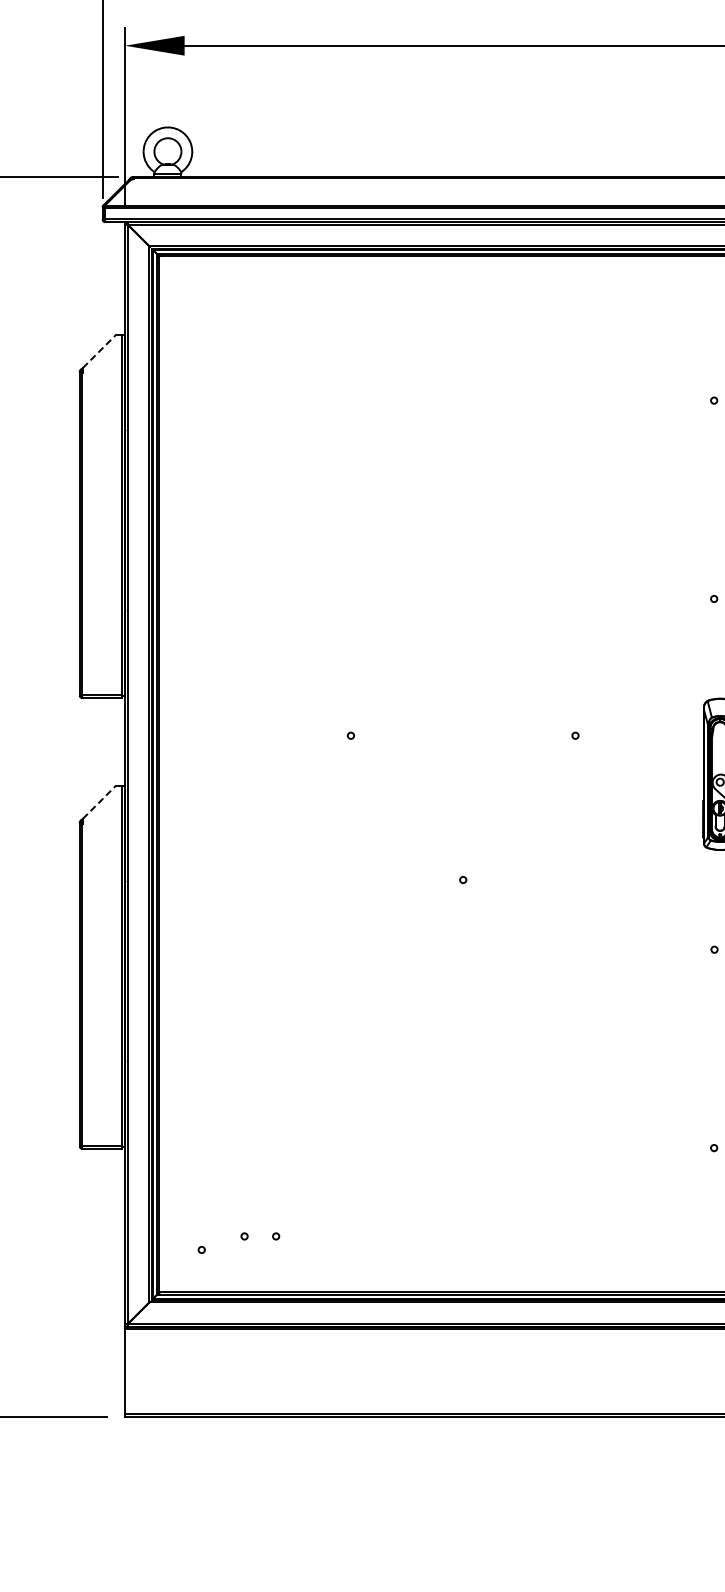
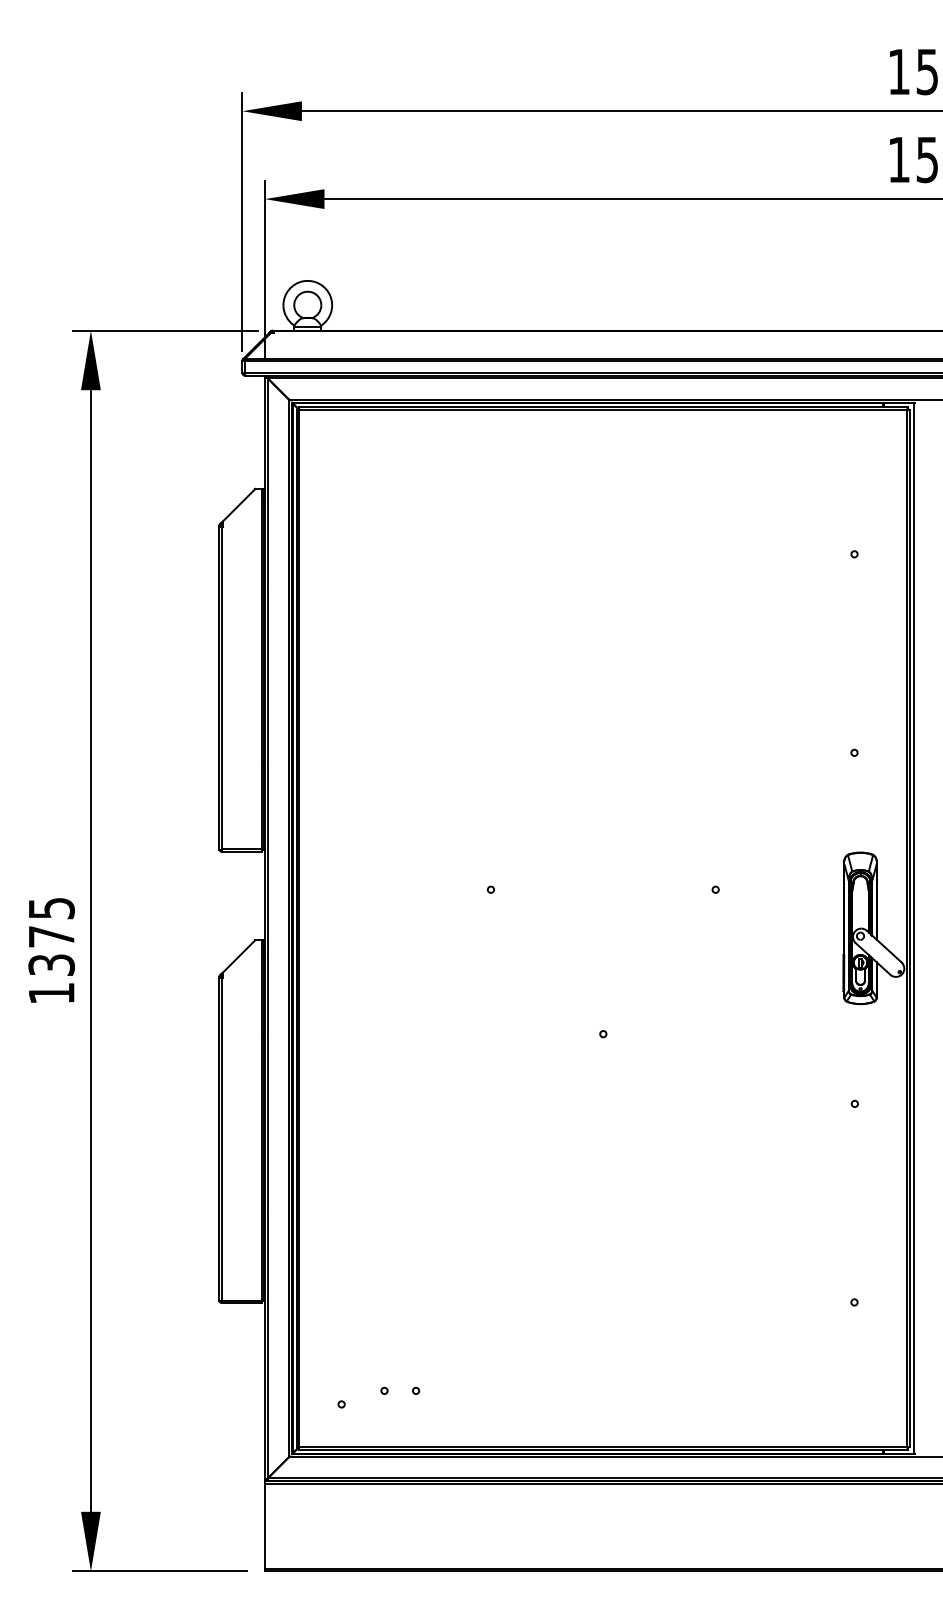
line: (99, 350) -> (239, 504), dashed -> solid
line: (99, 802) -> (239, 956), dashed -> solid

